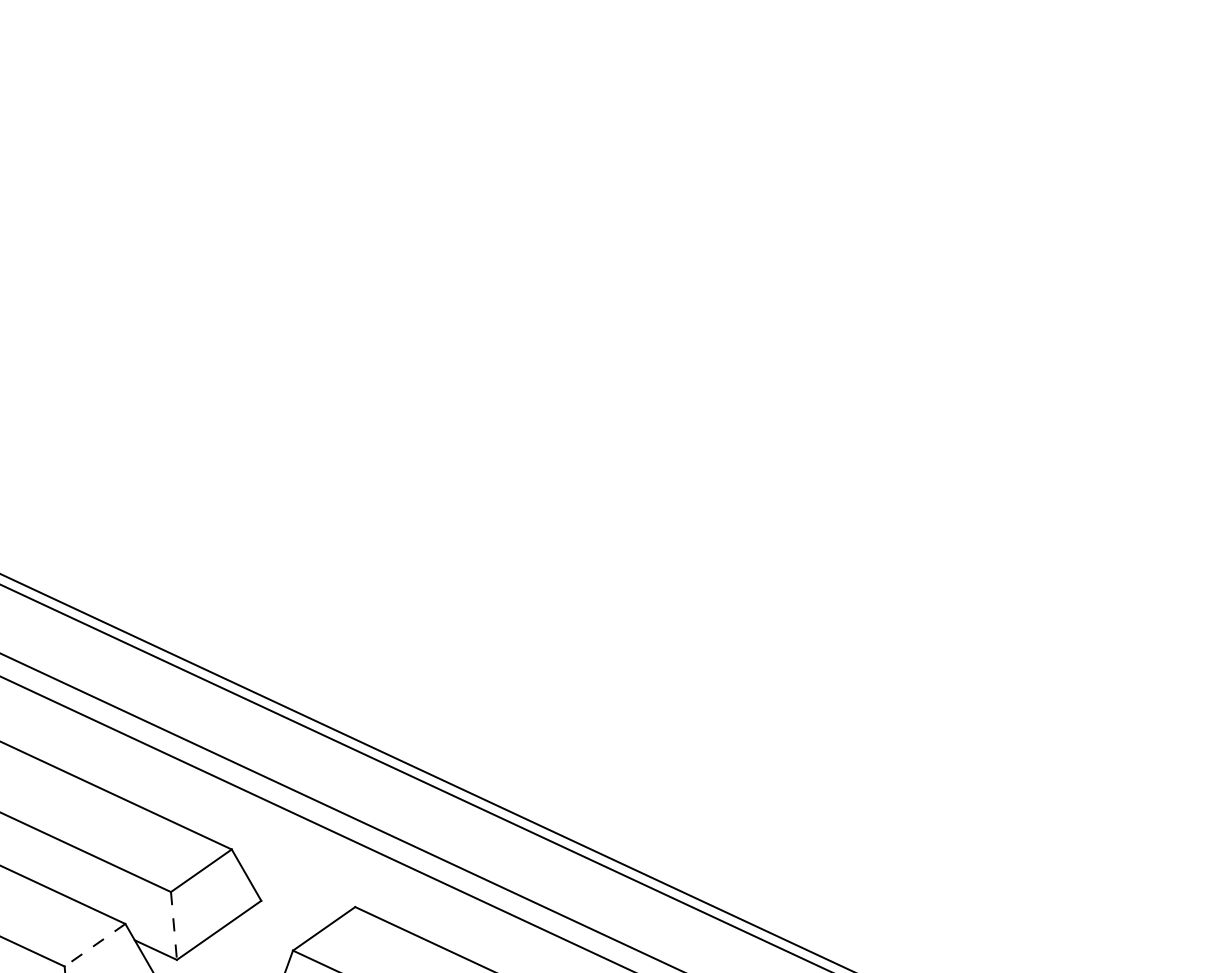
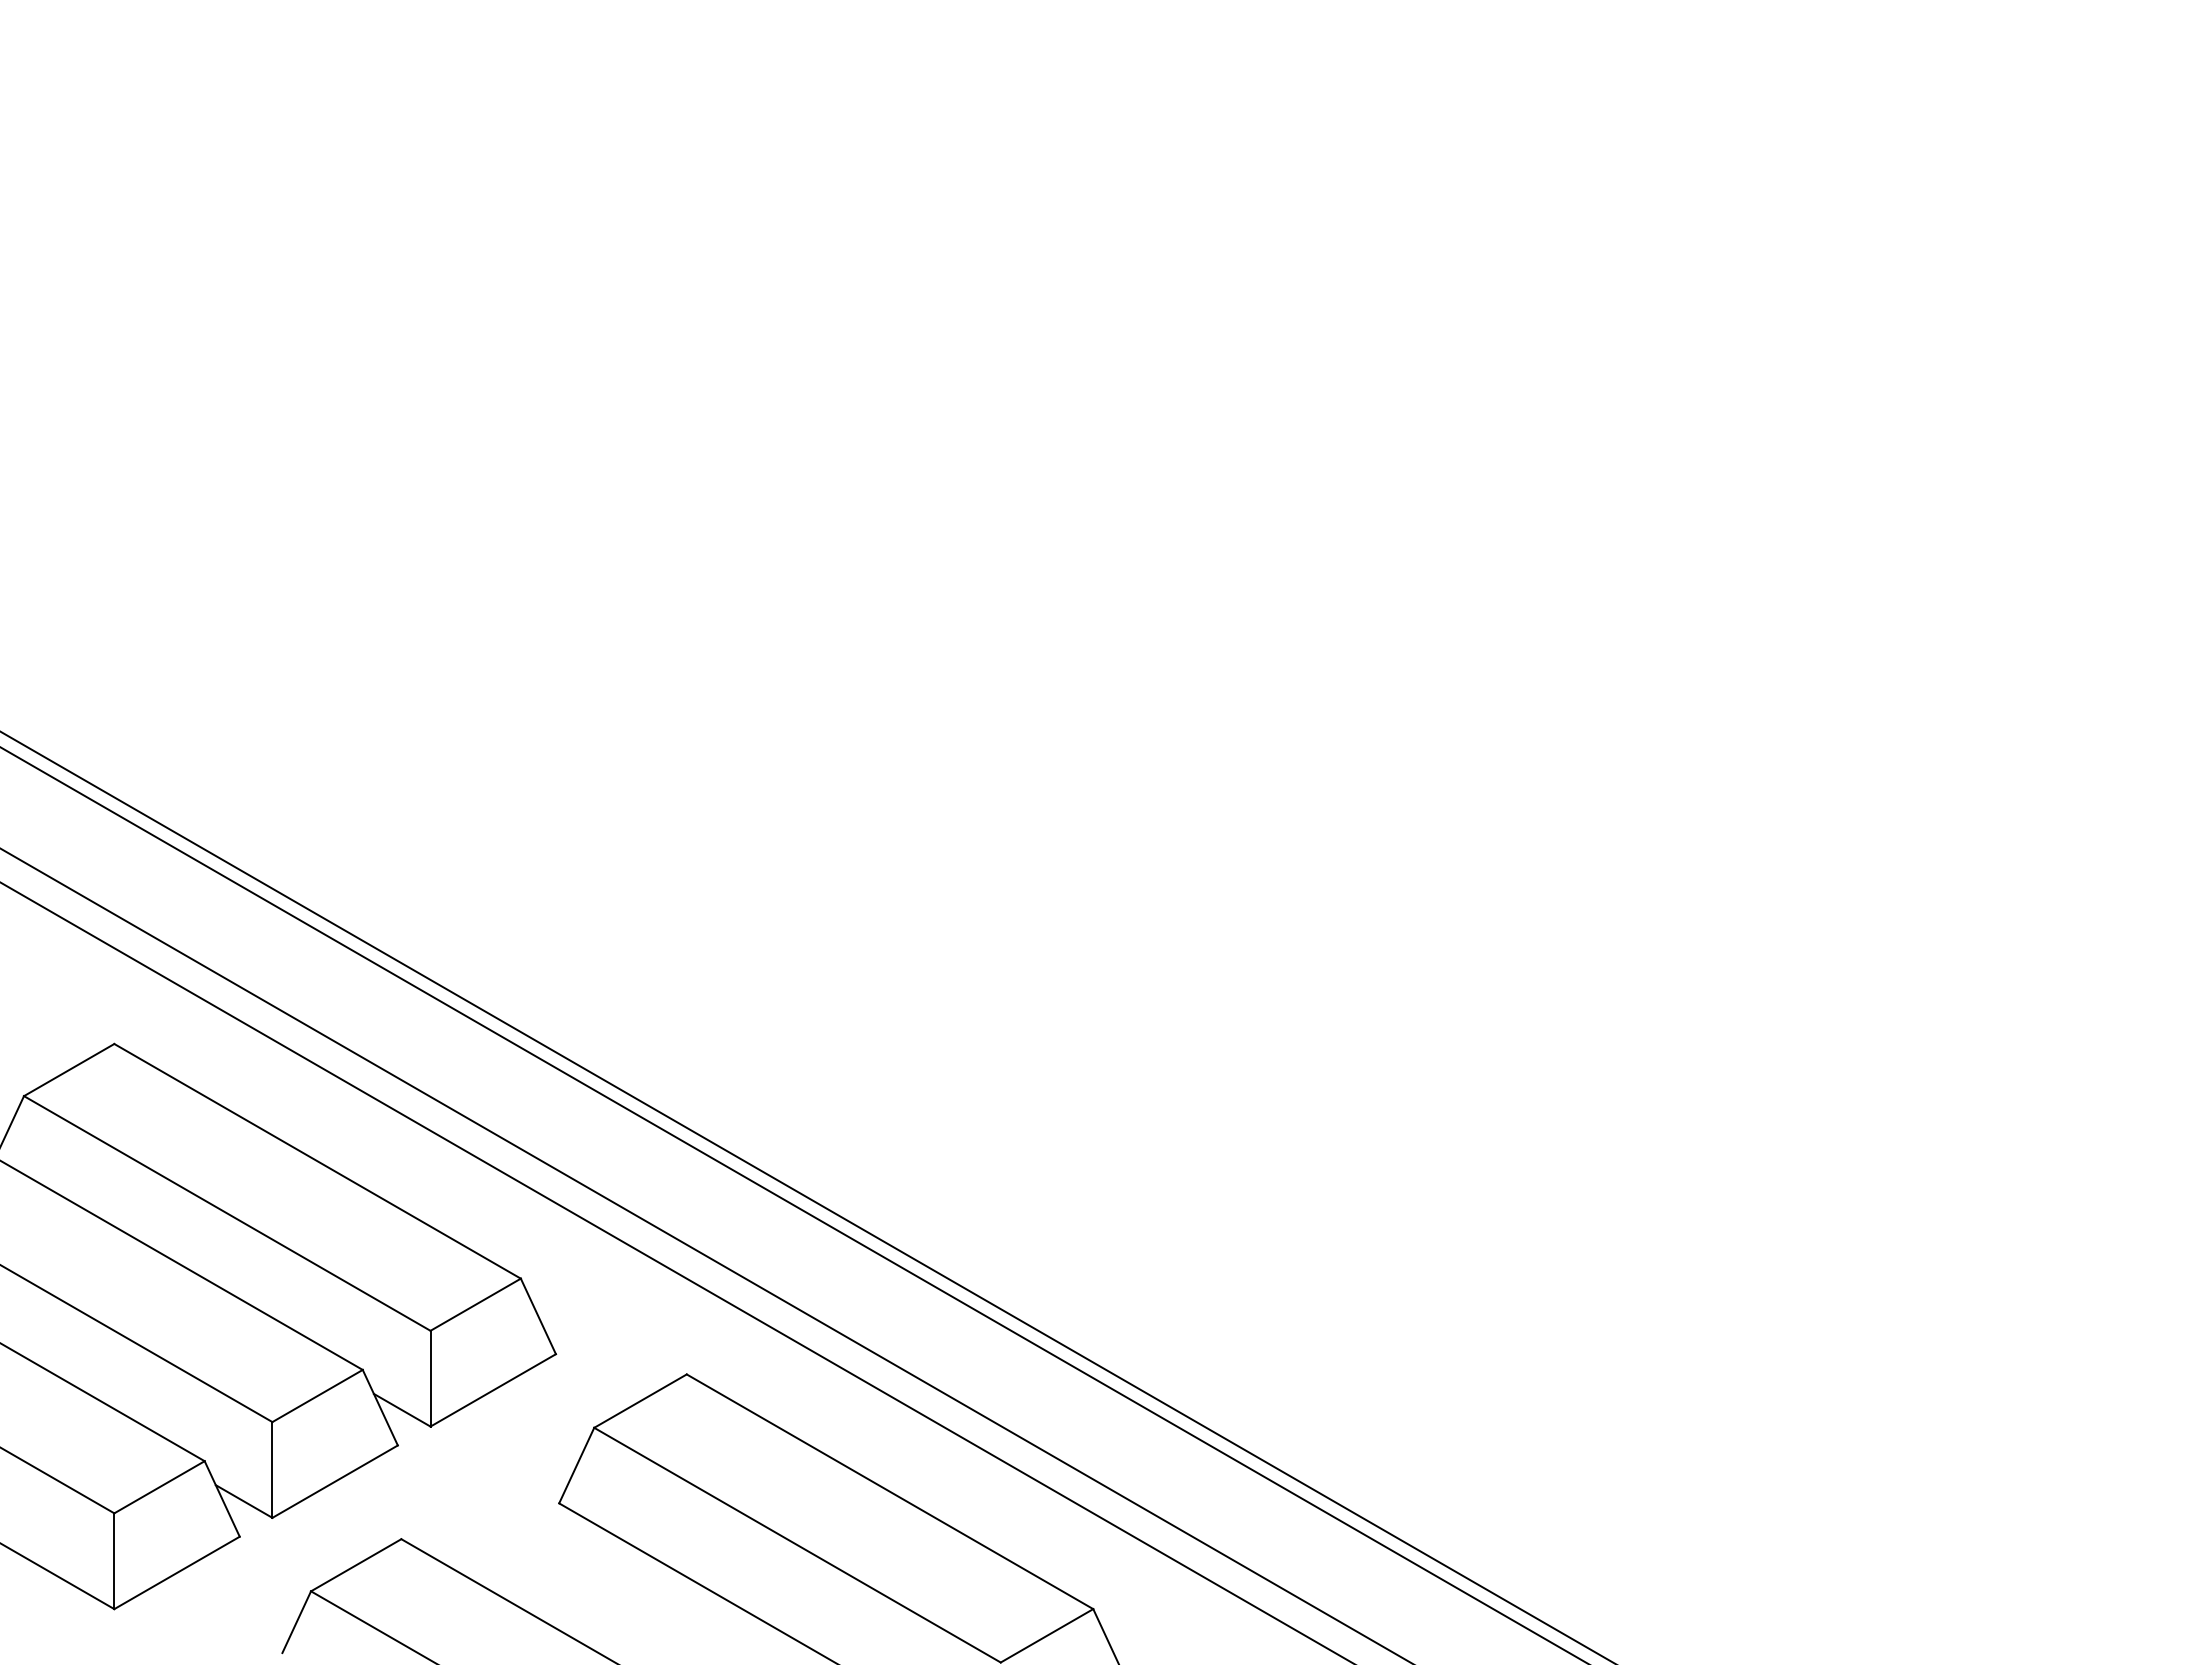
line: (173, 925) -> (430, 1378), dashed -> solid
line: (94, 945) -> (317, 1396), dashed -> solid

